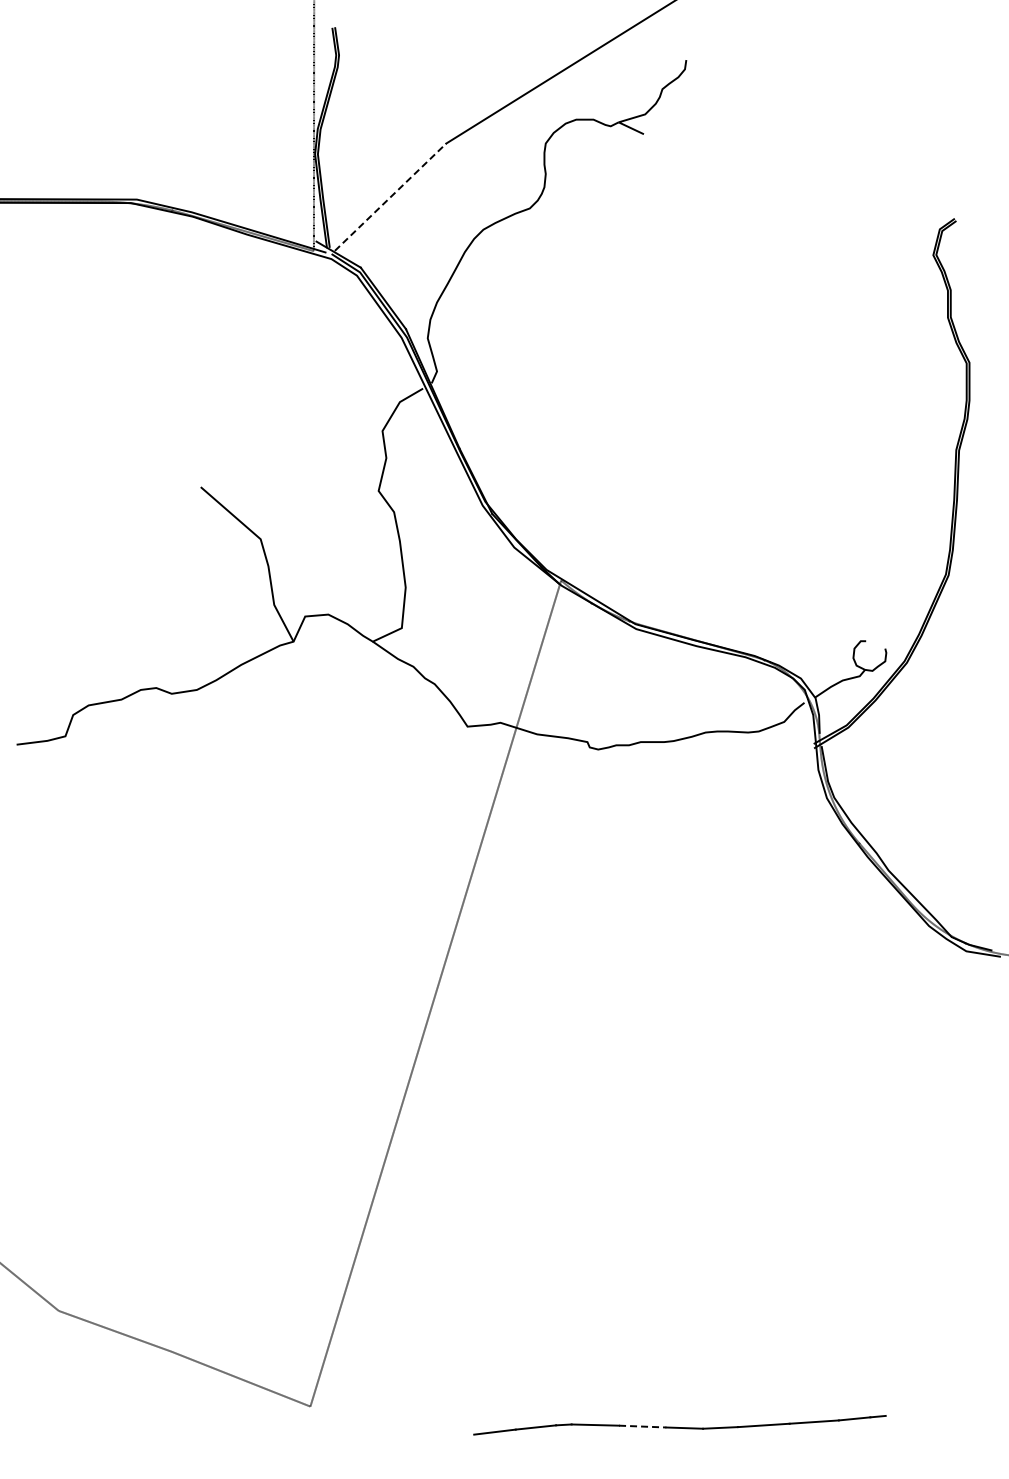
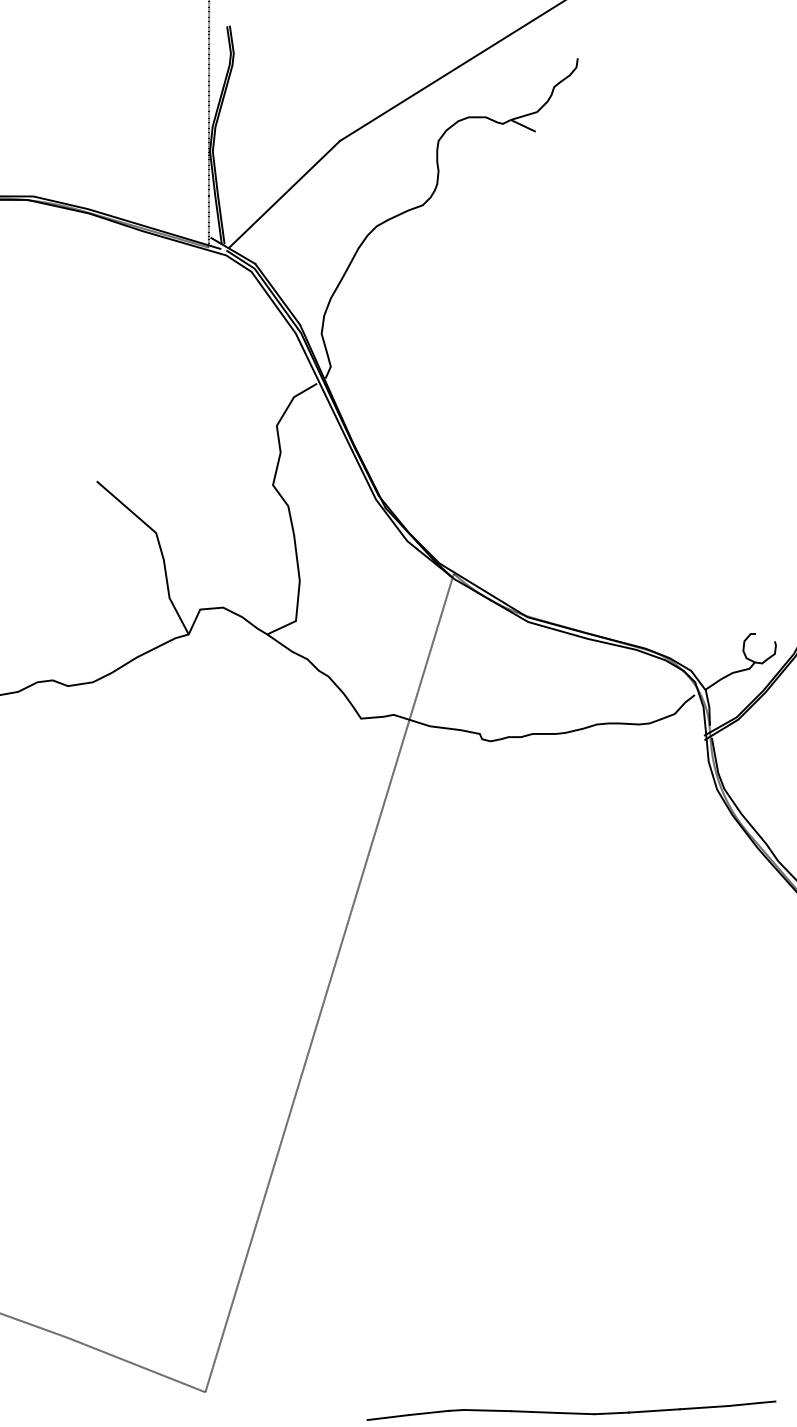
line: (390, 196) -> (284, 193), dashed -> solid
line: (642, 1426) -> (534, 1411), dashed -> solid

